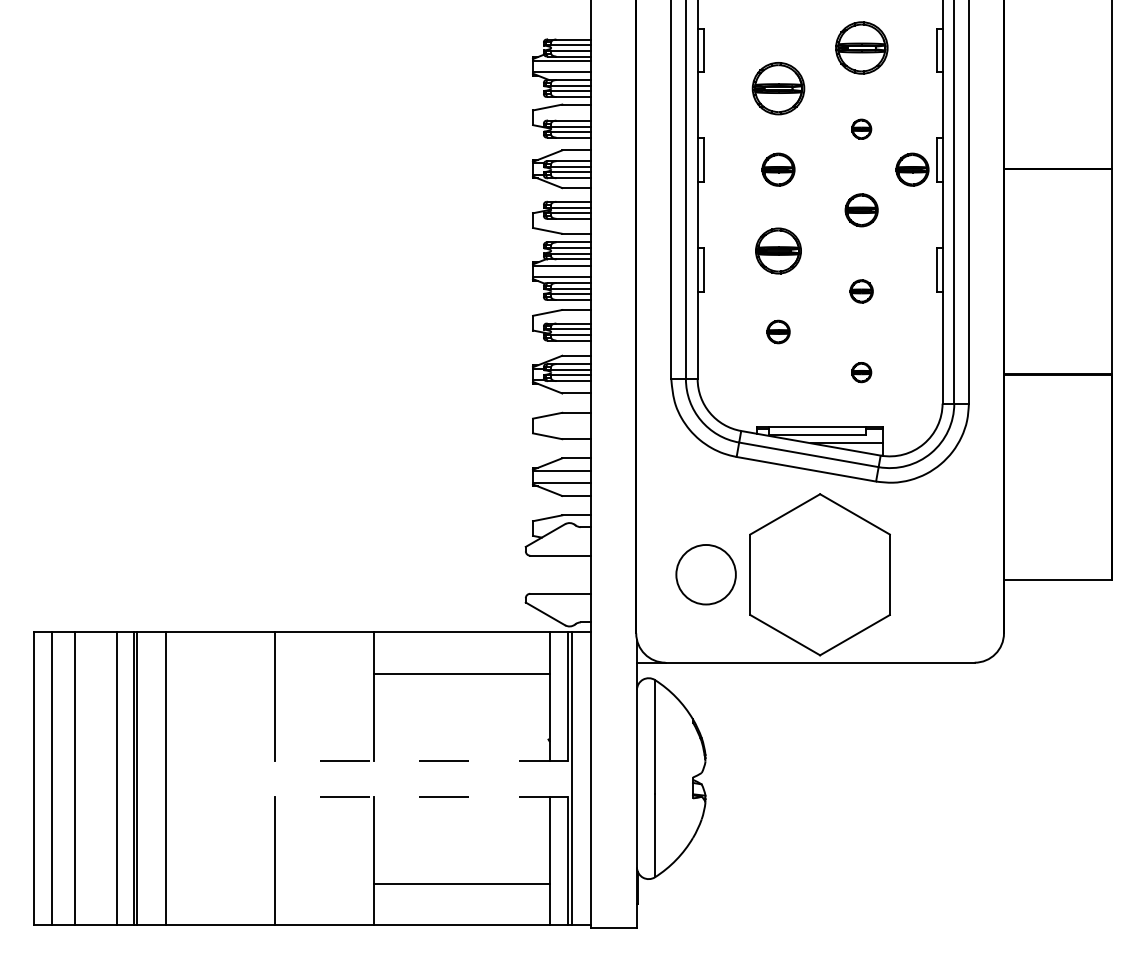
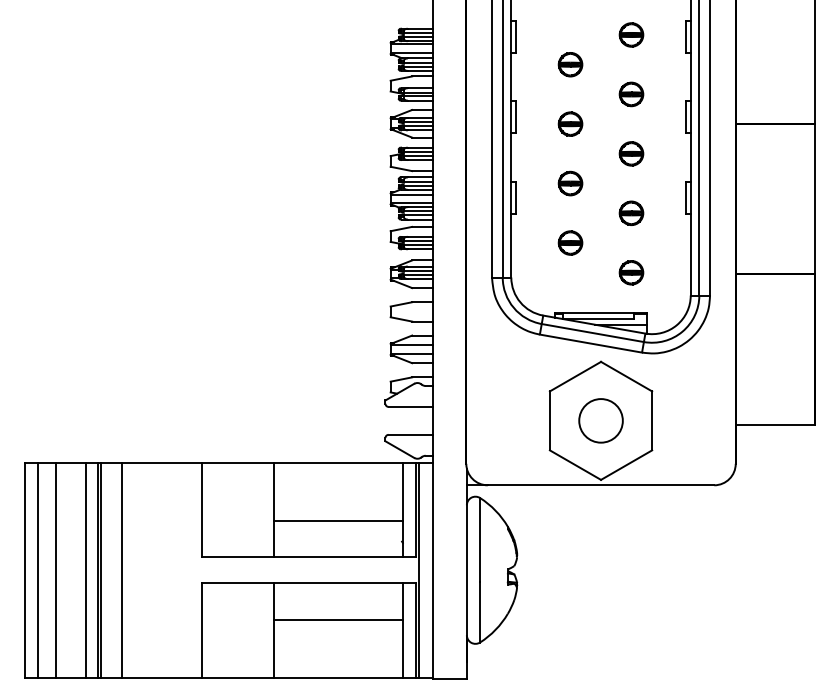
part: (861, 47) -> (631, 34), size x0.62
part: (778, 88) -> (570, 64), size x0.62
part: (861, 129) -> (631, 94), size x1.67
part: (912, 169) -> (668, 123), removed
part: (778, 250) -> (570, 183), size x0.71
part: (861, 291) -> (631, 213), size x1.43
part: (778, 331) -> (570, 242), size x1.43
part: (861, 372) -> (631, 272), size x1.67
circle: (705, 574) -> (600, 420), moved
line: (461, 673) -> (338, 520), moved
line: (421, 760) -> (309, 556), dashed -> solid
line: (421, 796) -> (309, 583), dashed -> solid
line: (461, 884) -> (338, 619), moved

